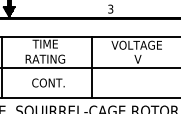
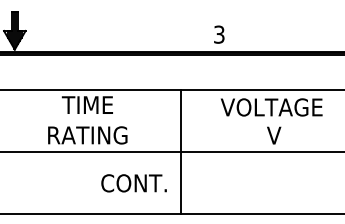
text: (48, 82) -> (134, 182), moved

